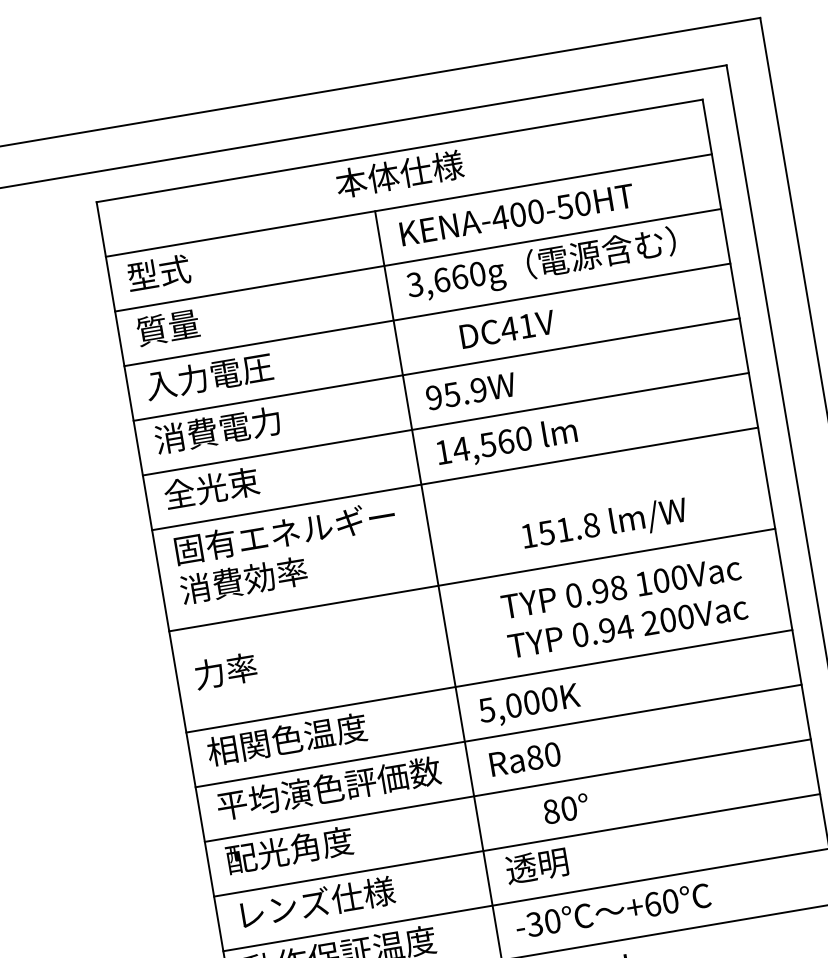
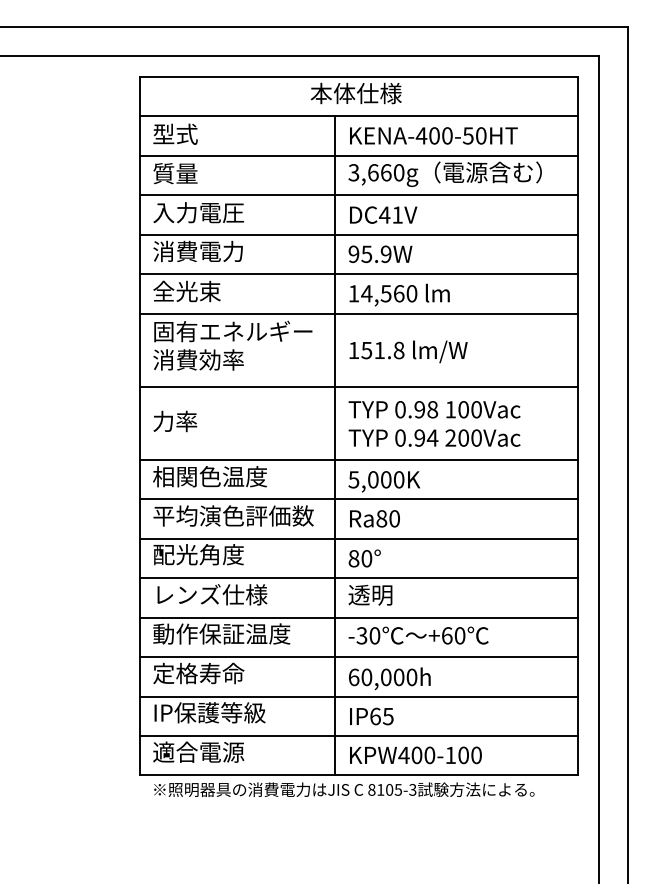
text: (507, 328) -> (383, 214), moved
text: (604, 524) -> (408, 351), moved
text: (624, 606) -> (434, 423), moved
text: (565, 808) -> (364, 558), moved

